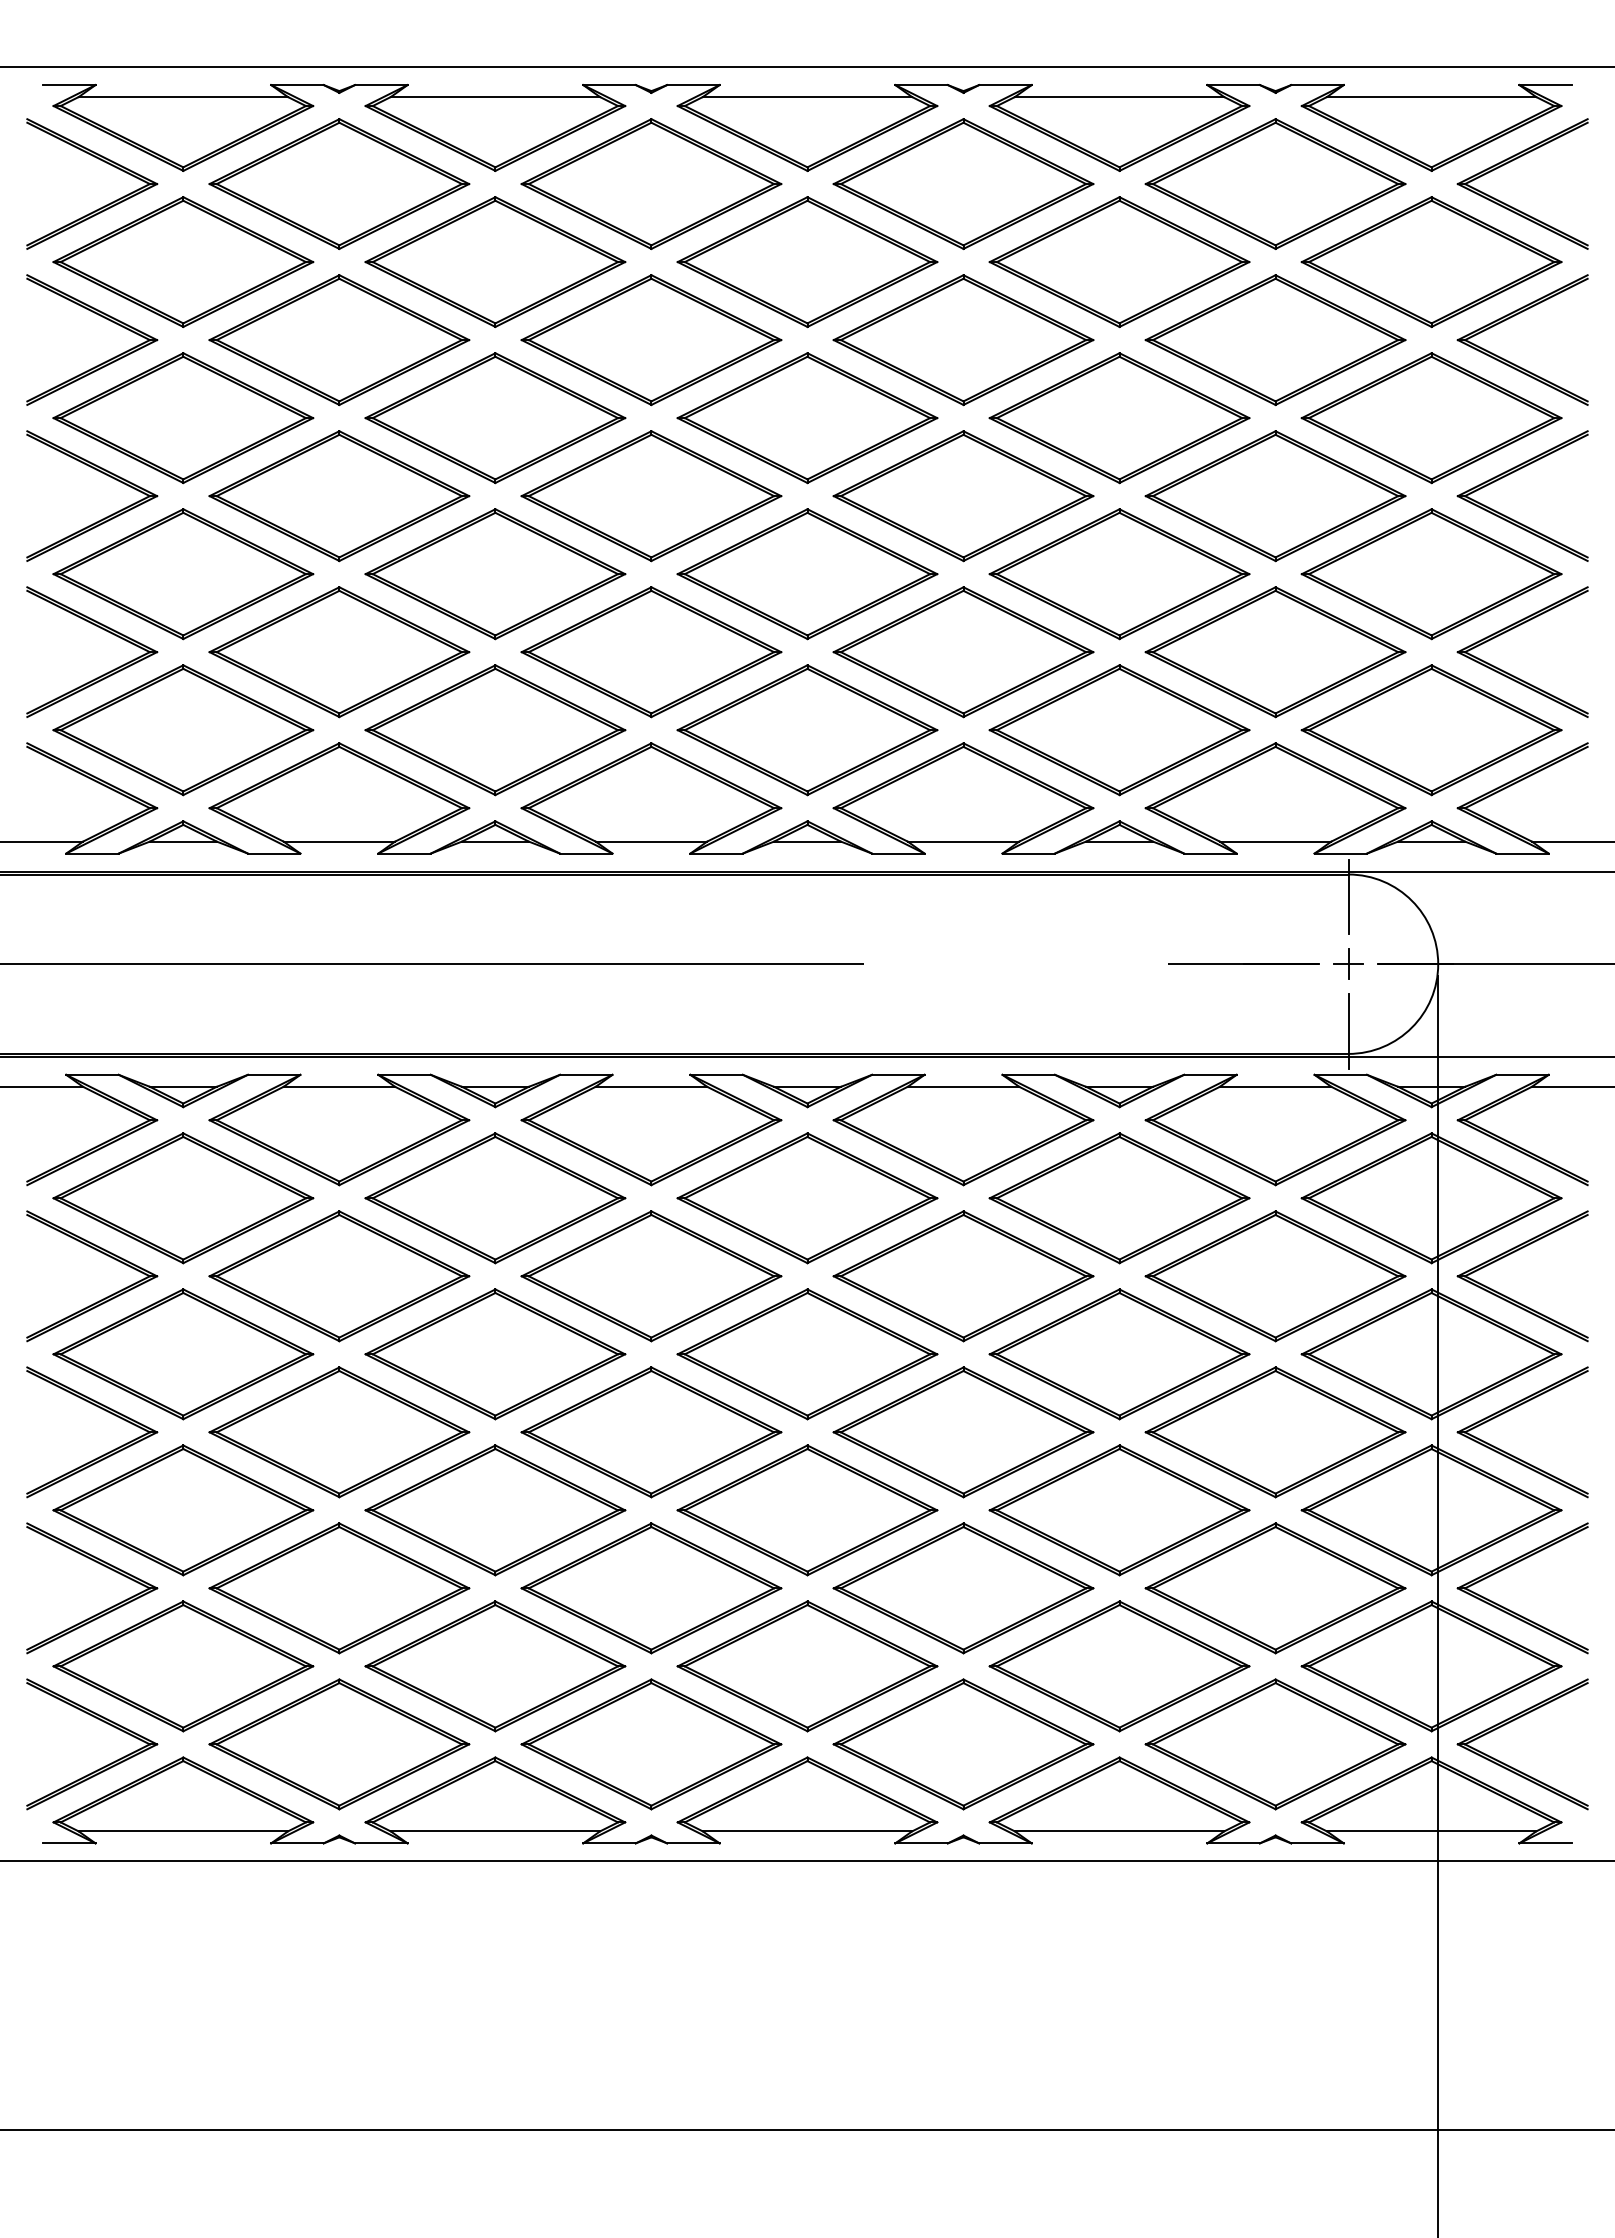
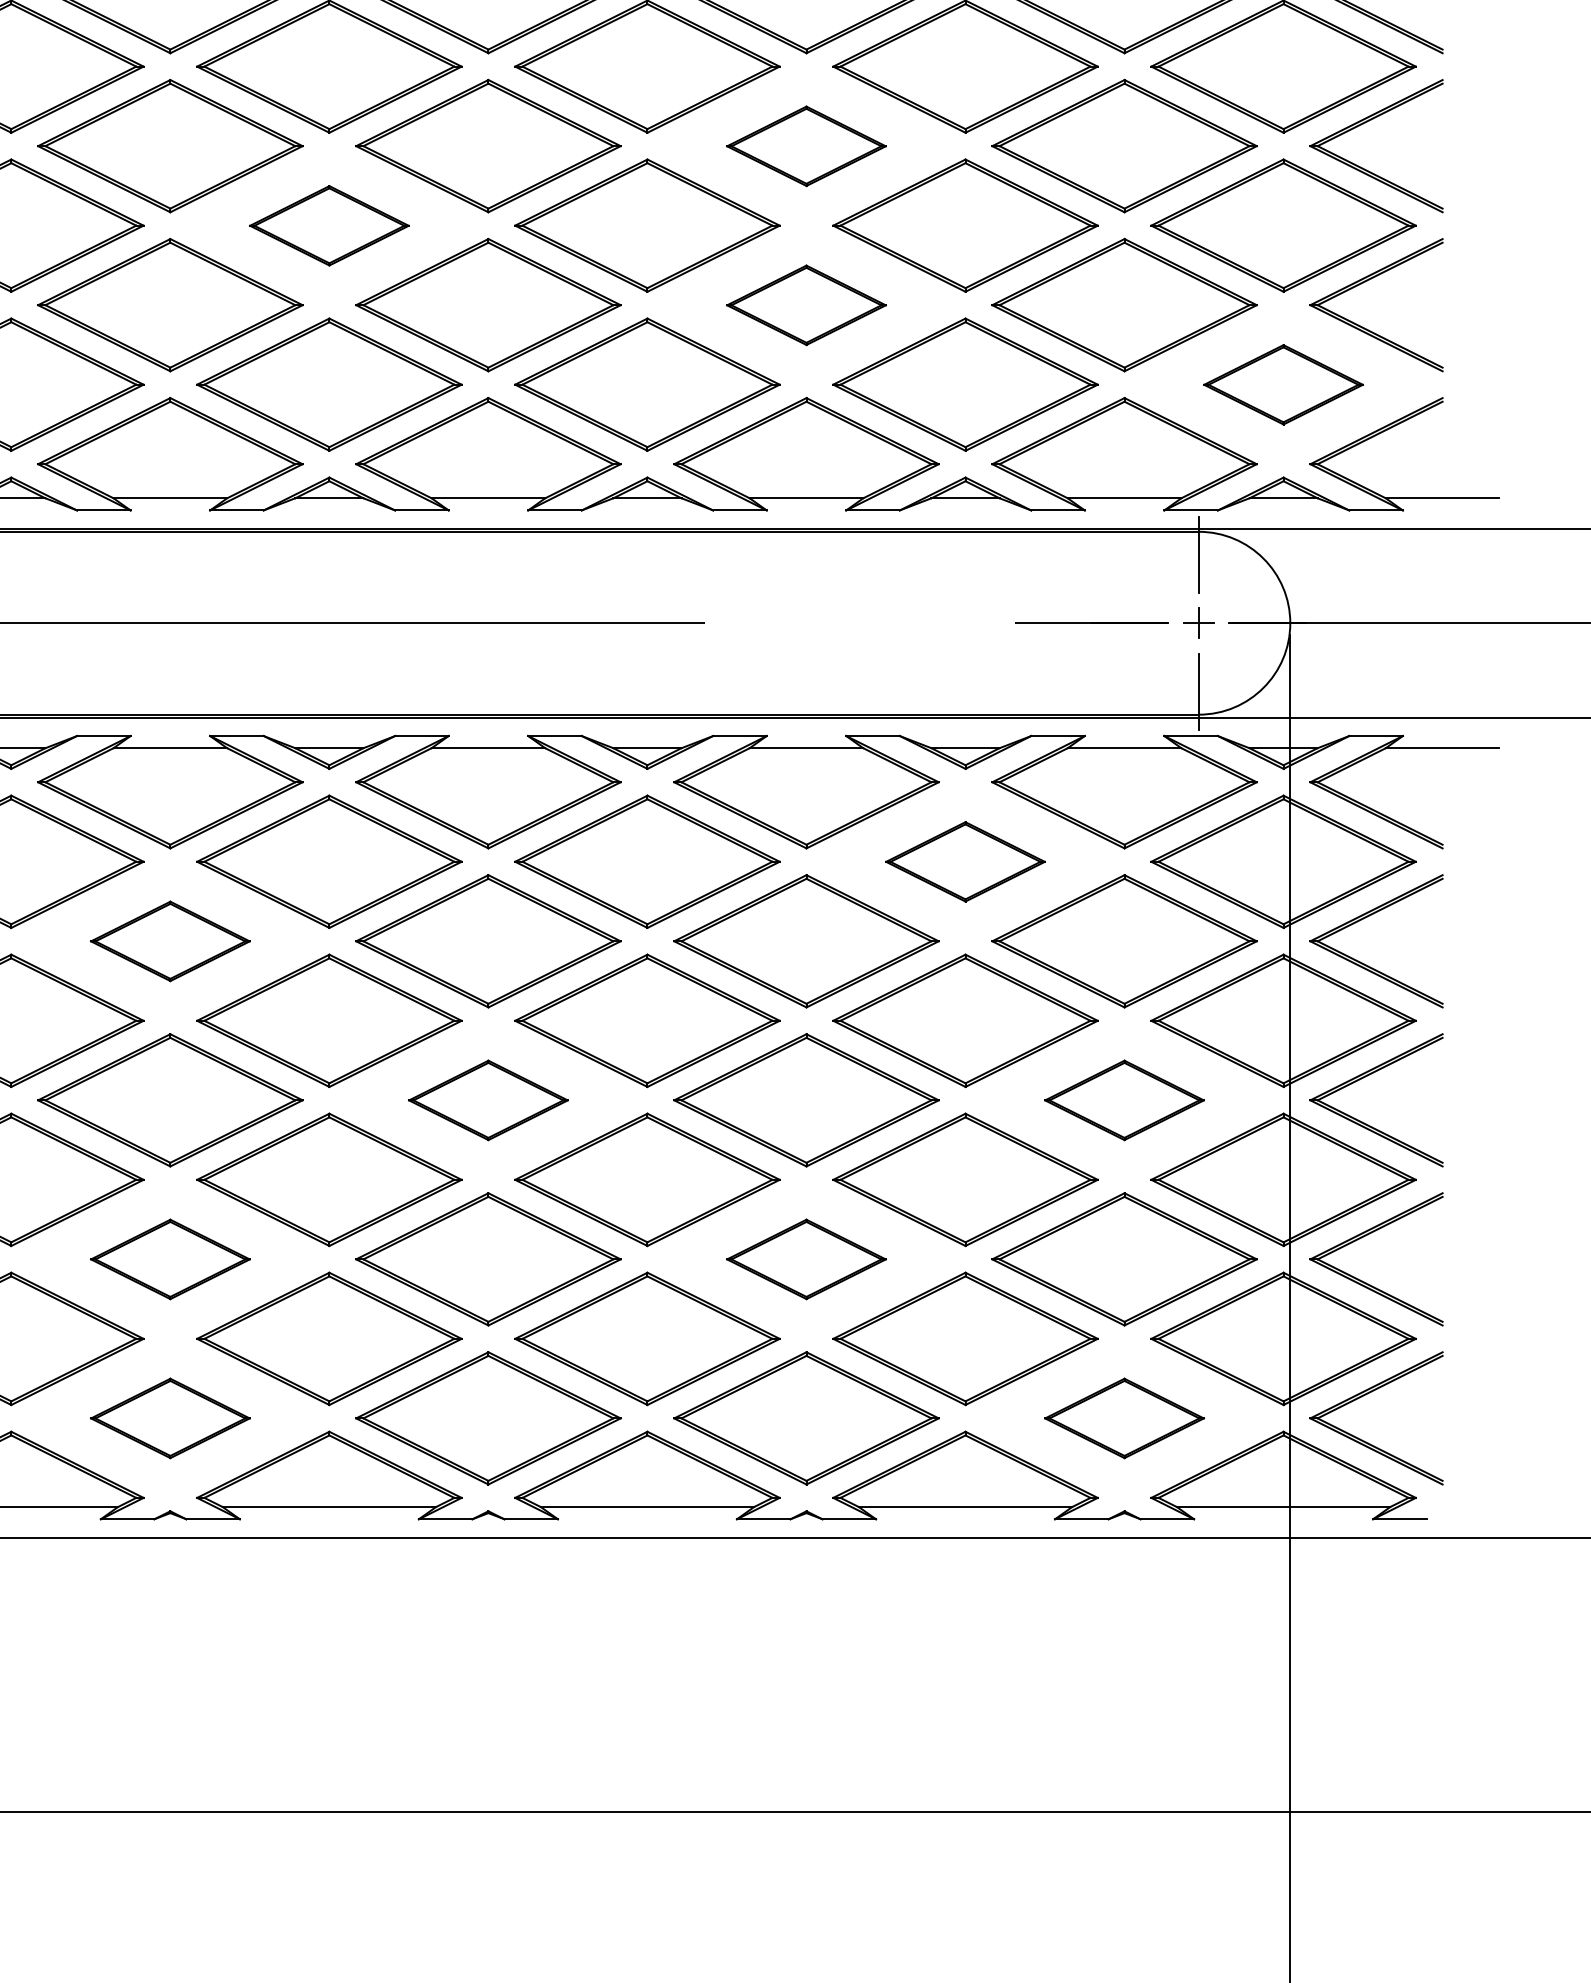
part: (963, 496) -> (806, 146), size x0.6
part: (495, 574) -> (329, 226), size x0.6
part: (963, 652) -> (806, 305), size x0.6
part: (1431, 730) -> (1283, 385), size x0.6
part: (1119, 1198) -> (965, 862), size x0.6
part: (339, 1276) -> (170, 941), size x0.6
part: (651, 1432) -> (488, 1100), size x0.6
part: (1275, 1432) -> (1124, 1100), size x0.6
part: (339, 1588) -> (170, 1259), size x0.6
part: (963, 1588) -> (806, 1259), size x0.6
part: (339, 1744) -> (170, 1418), size x0.6
part: (1275, 1744) -> (1124, 1418), size x0.6

